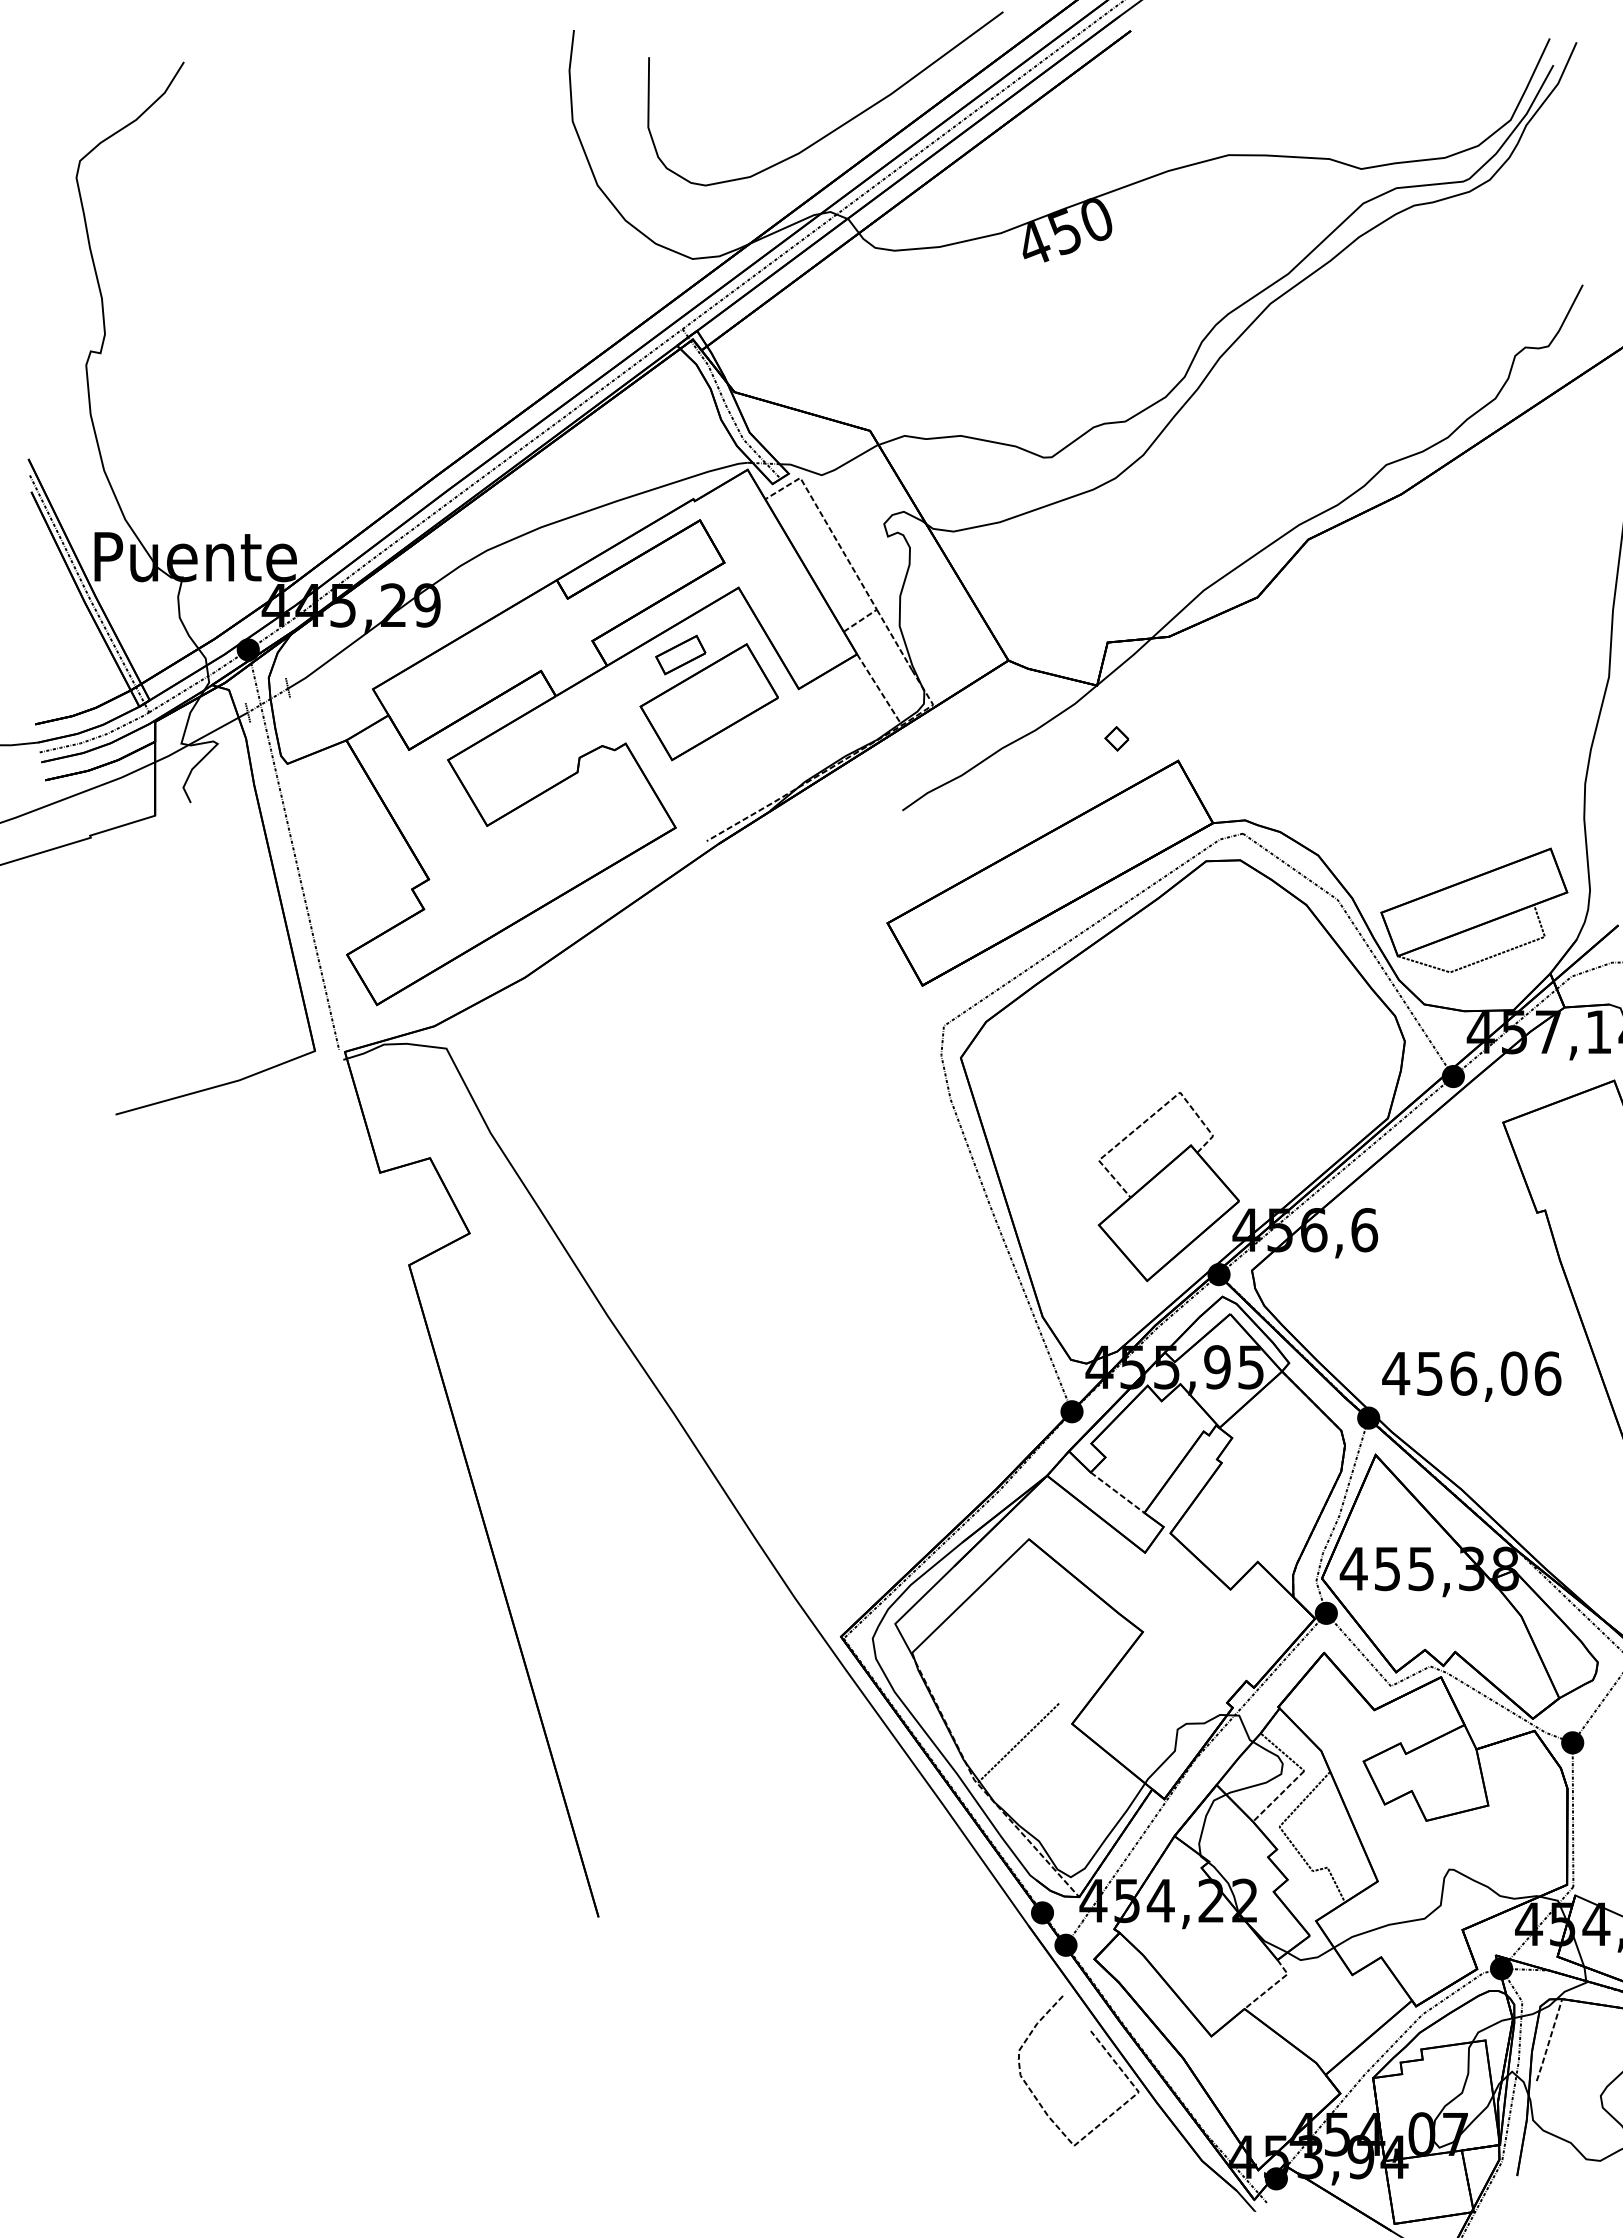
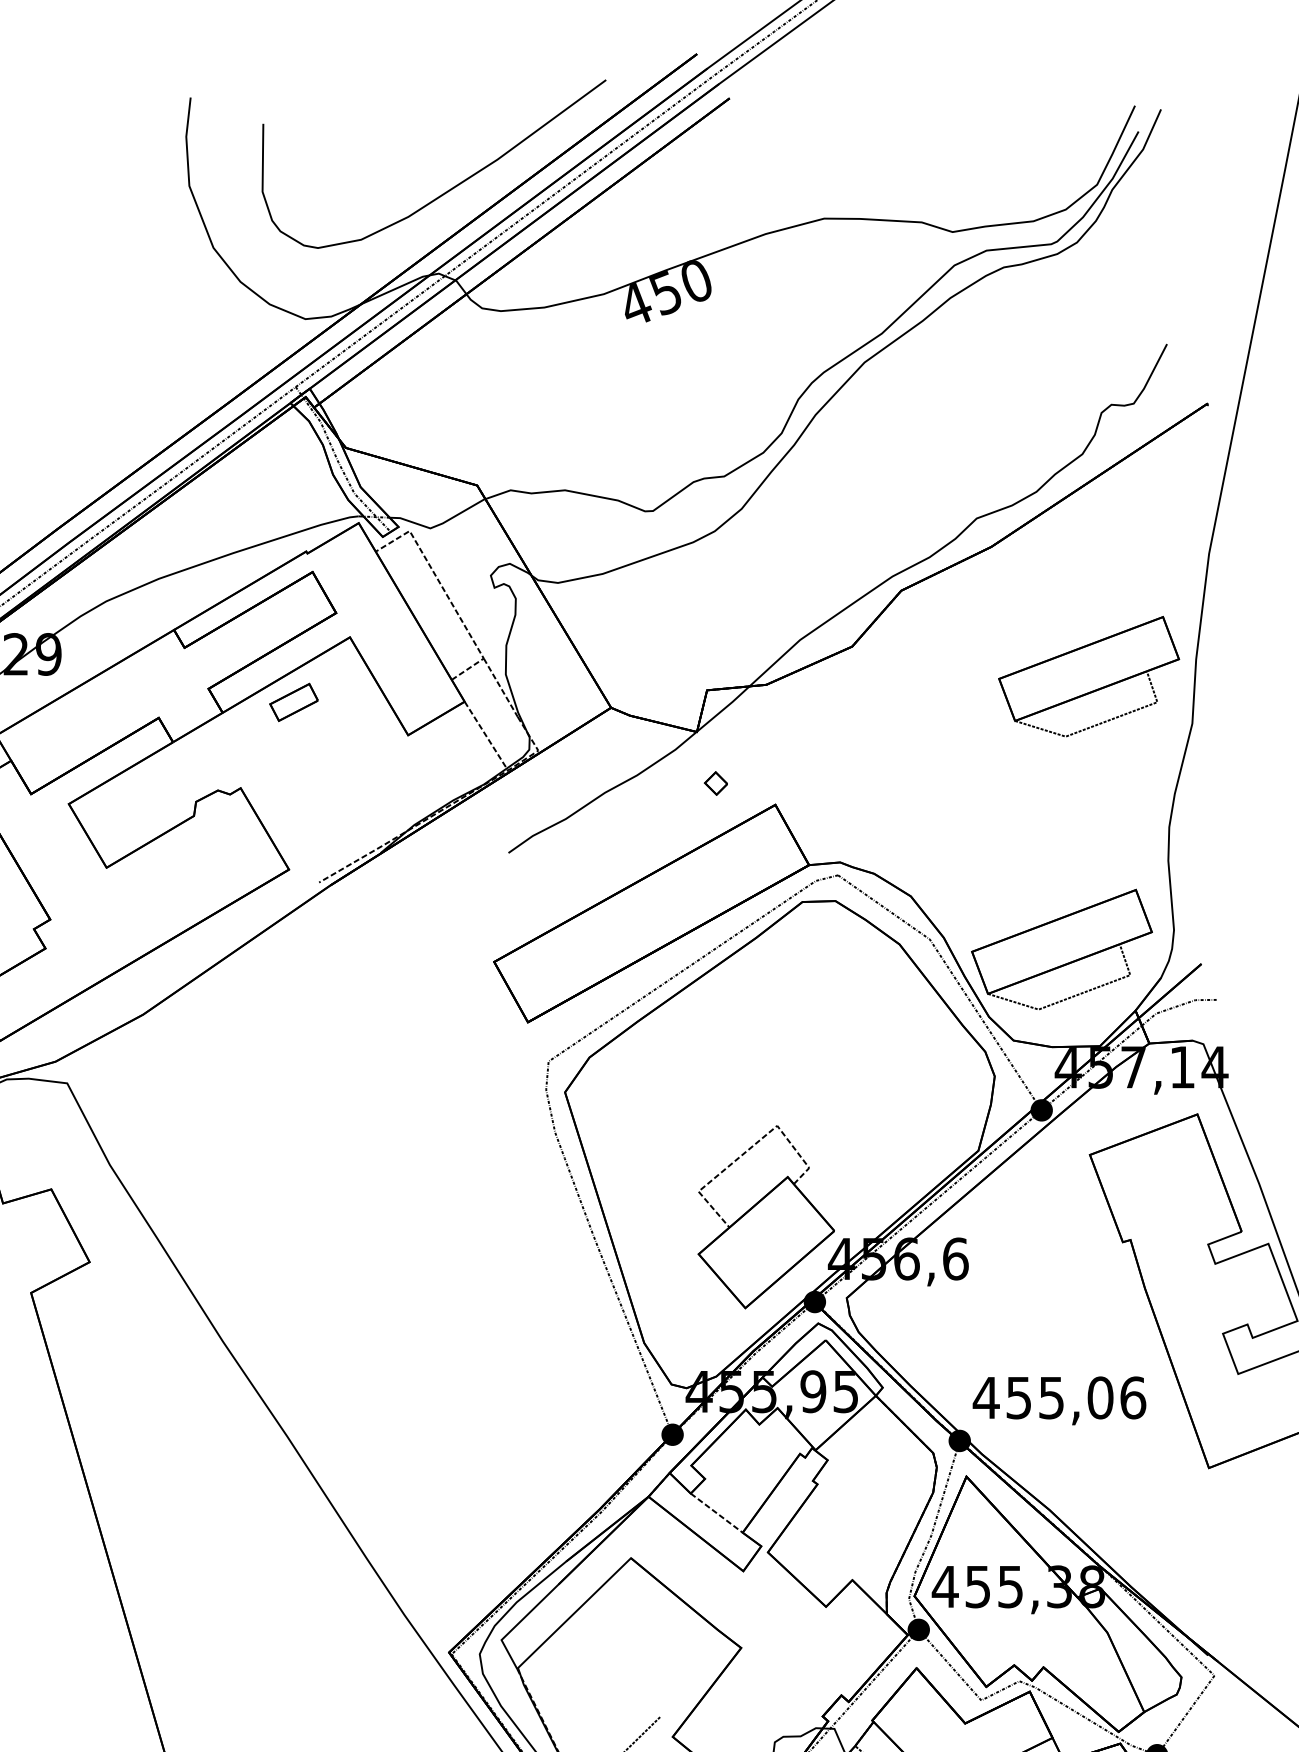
part: (1502, 627) -> (1089, 675), added
part: (708, 702) -> (320, 748), removed
text: (1463, 1373) -> (1051, 1397), 456,06 -> 455,06

